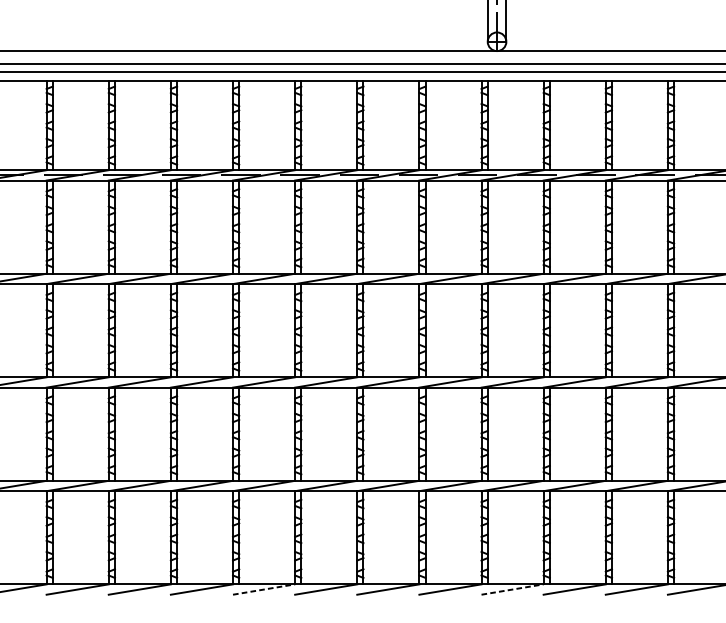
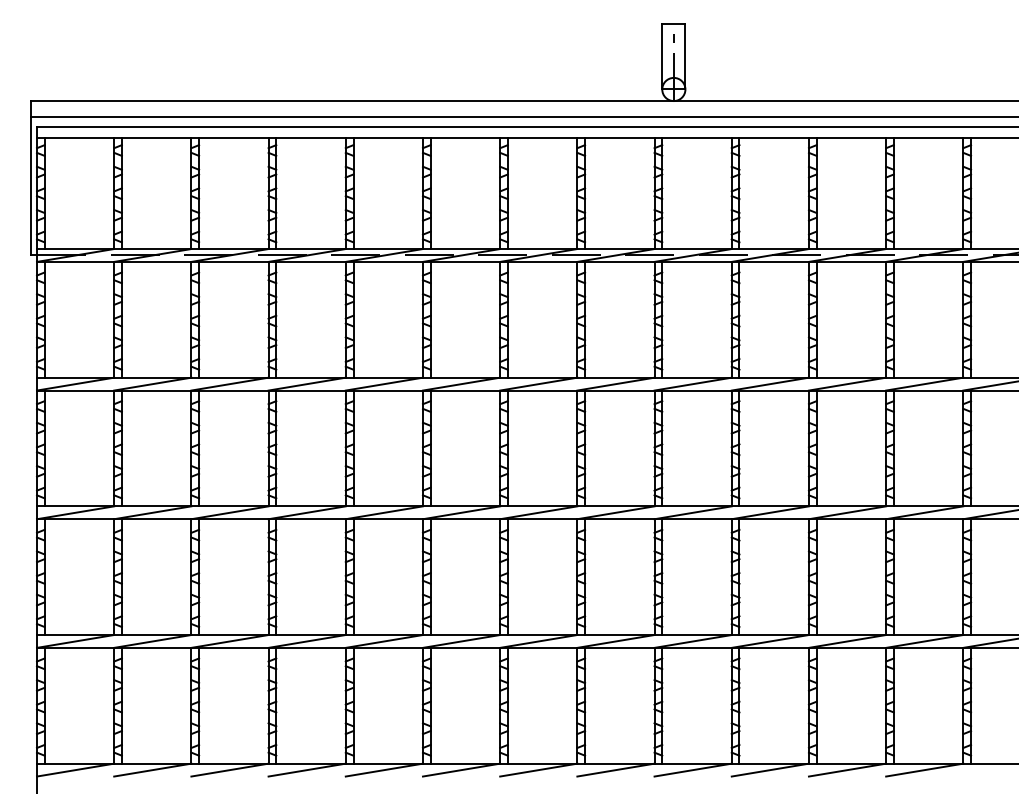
line: (264, 589) -> (384, 770), dashed -> solid
line: (512, 589) -> (693, 770), dashed -> solid

